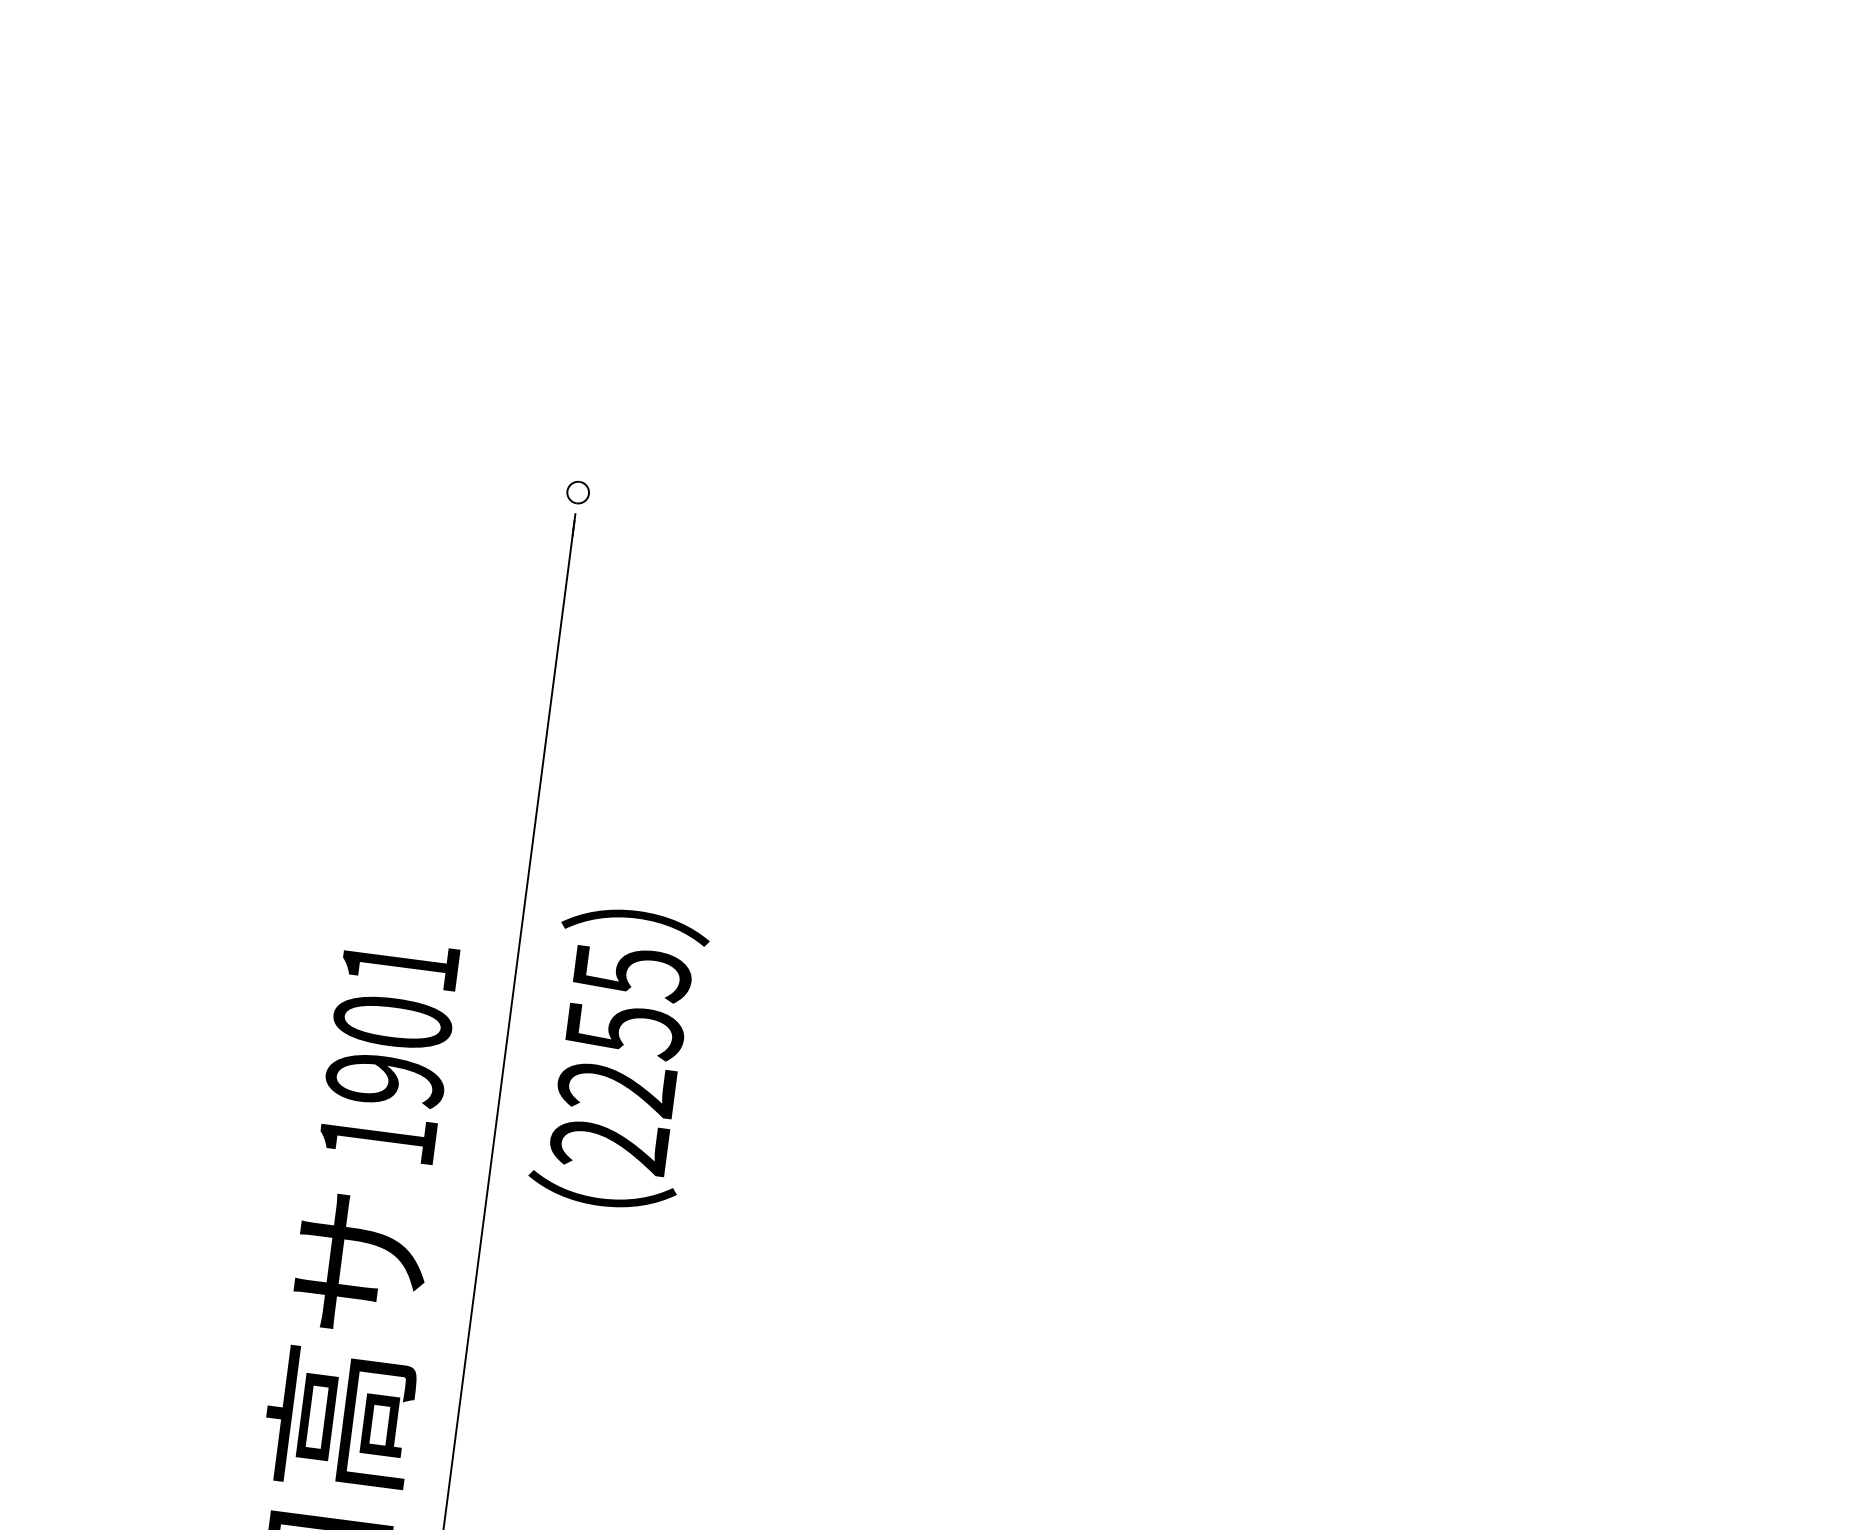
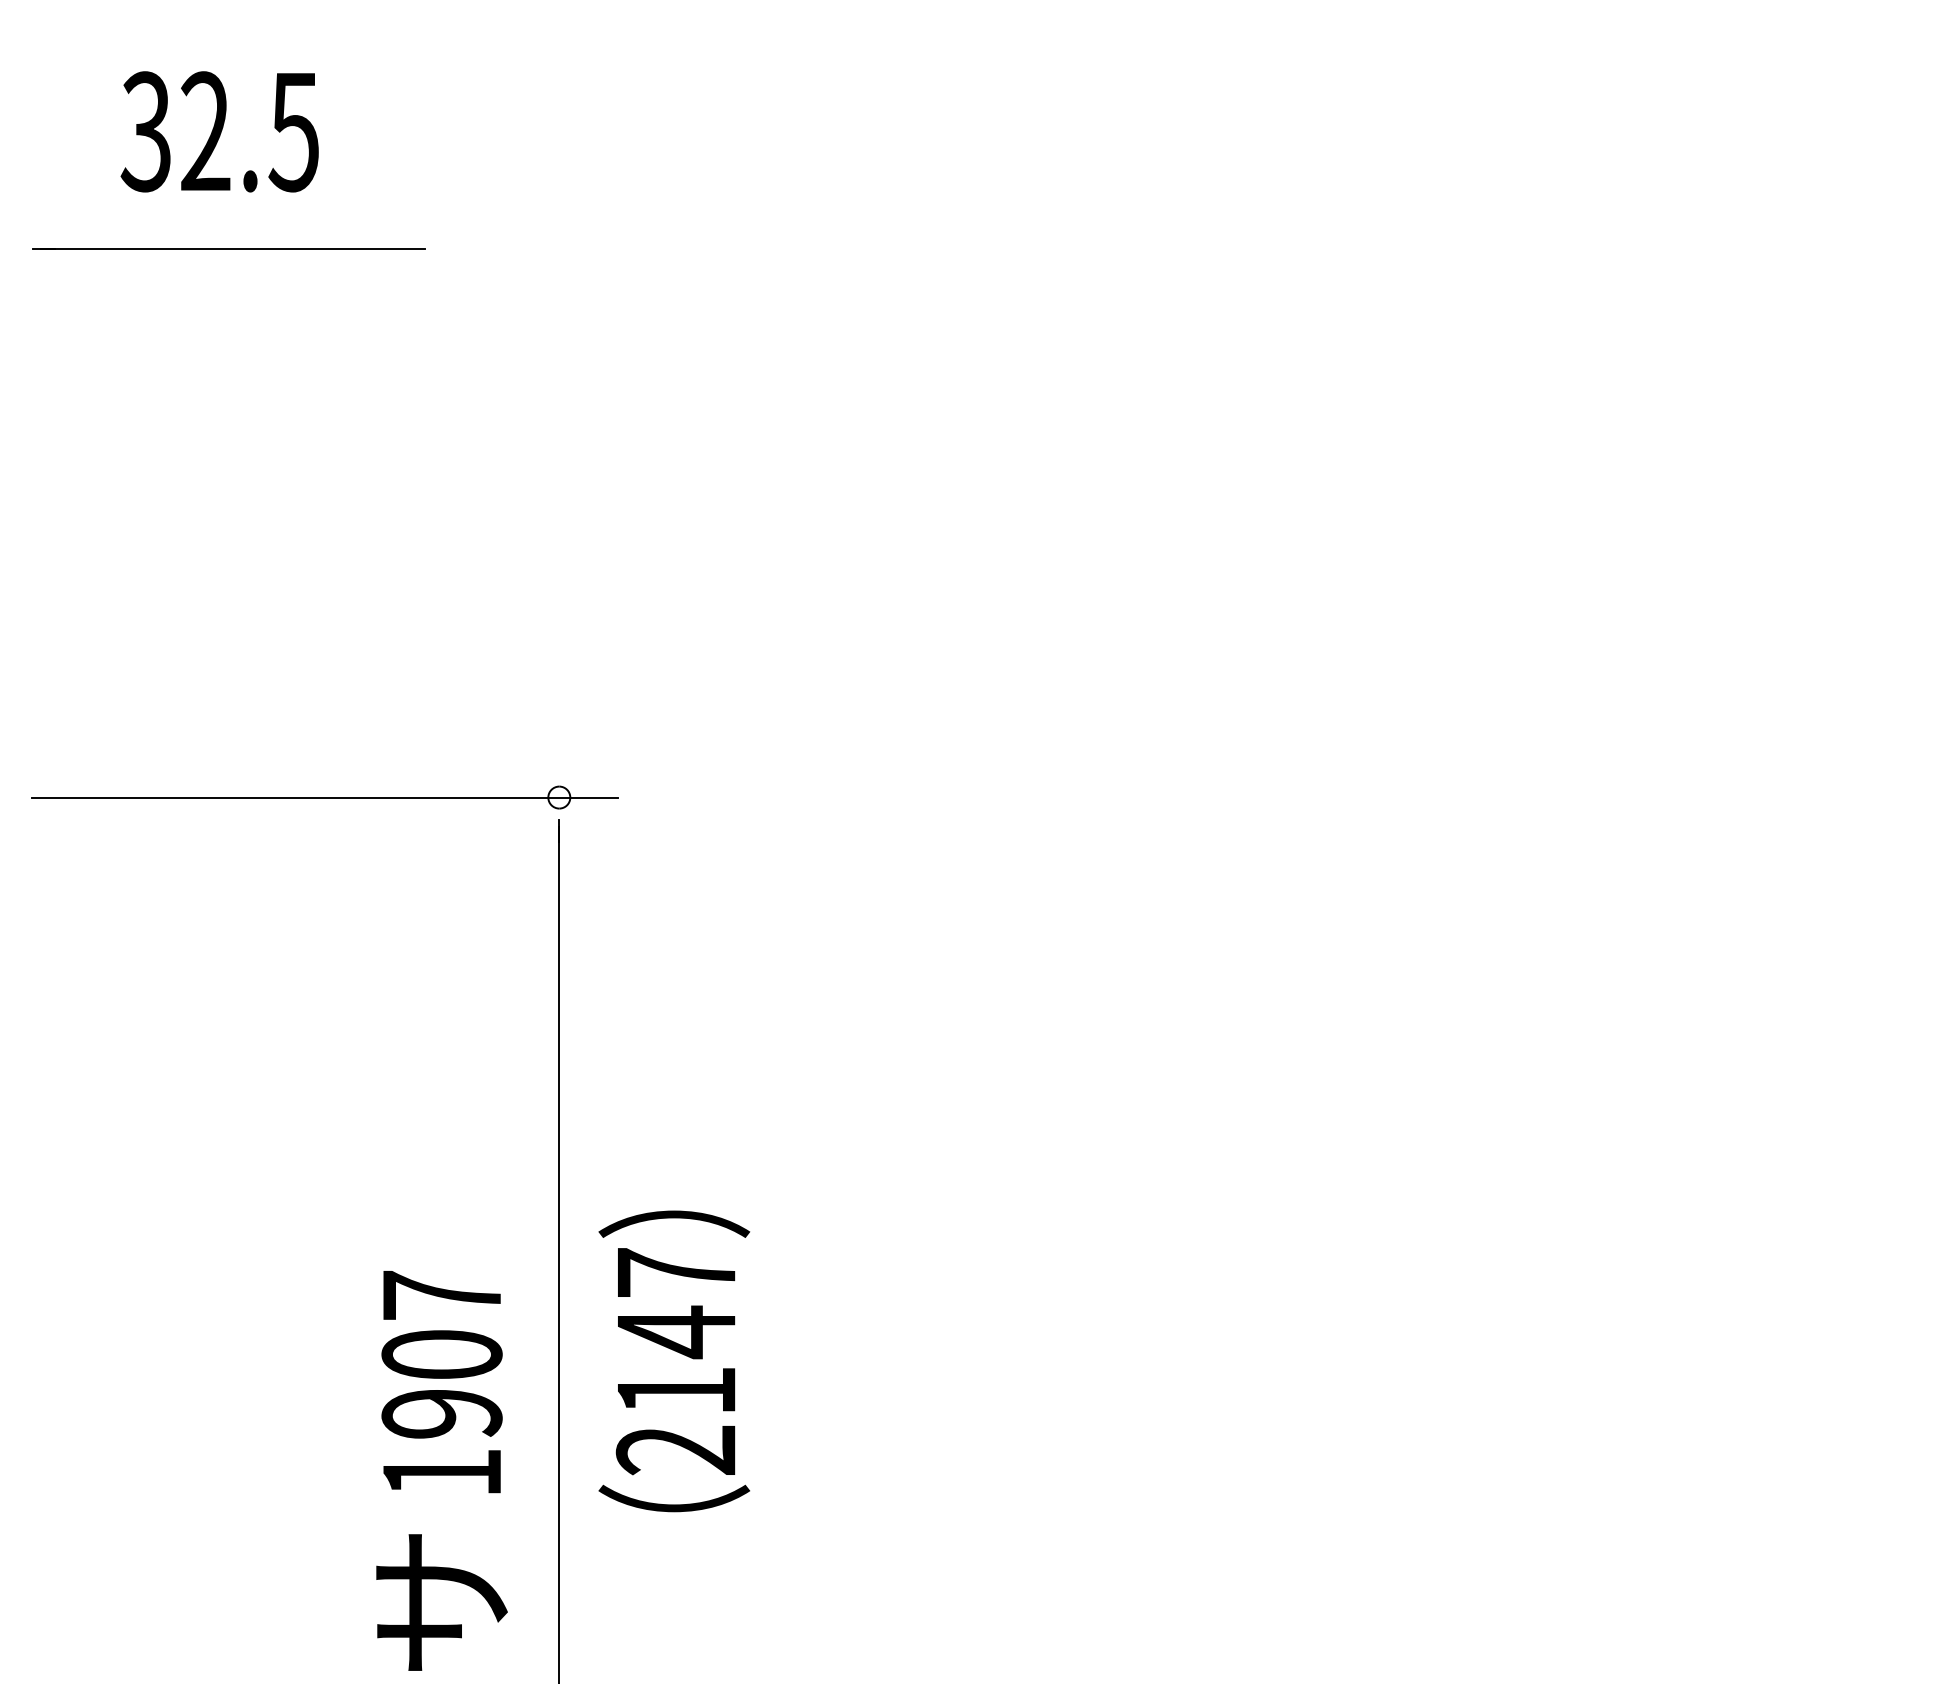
line: (348, 462) -> (324, 797), added
text: (399, 964) -> (441, 1295), 1901 -> 1907
text: (624, 1029) -> (676, 1331), 2255 -> 2147

